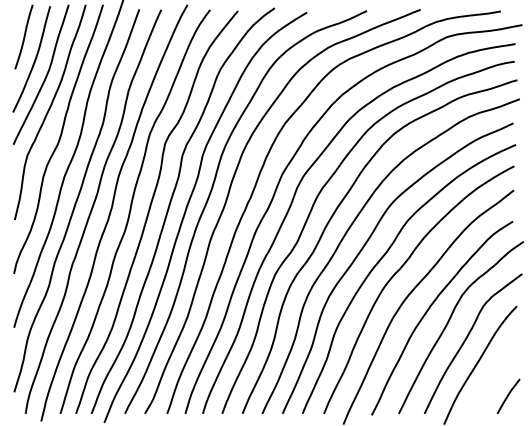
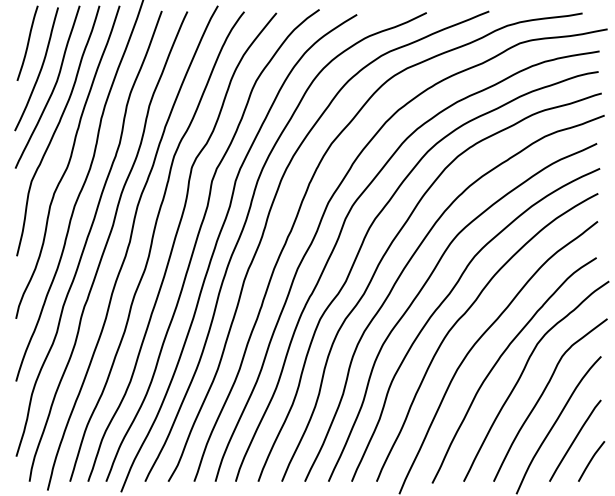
curve: (494, 378) -> (575, 440), added

